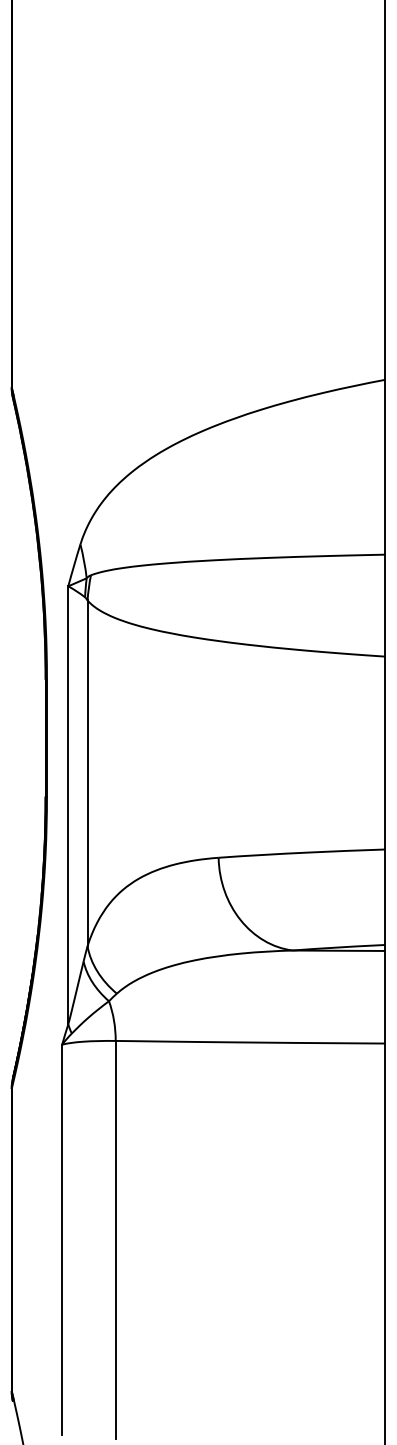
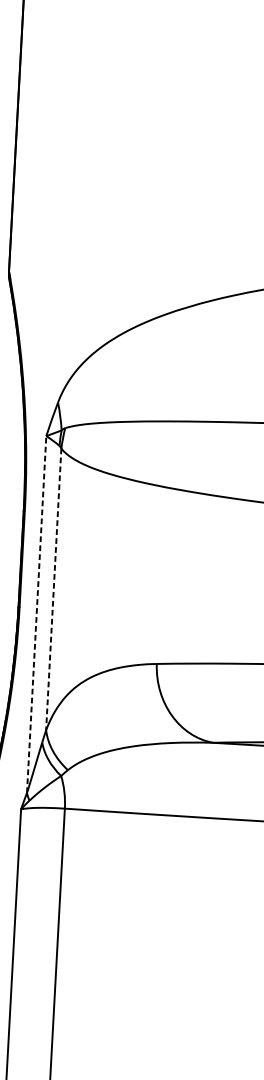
line: (87, 773) -> (53, 589), solid -> dashed
line: (68, 804) -> (36, 613), solid -> dashed

